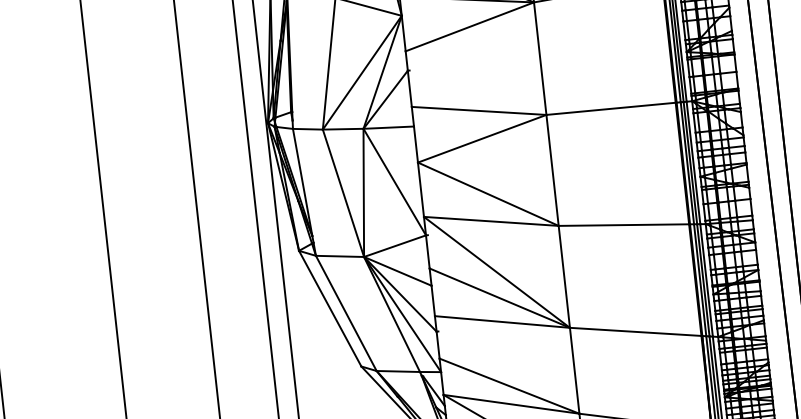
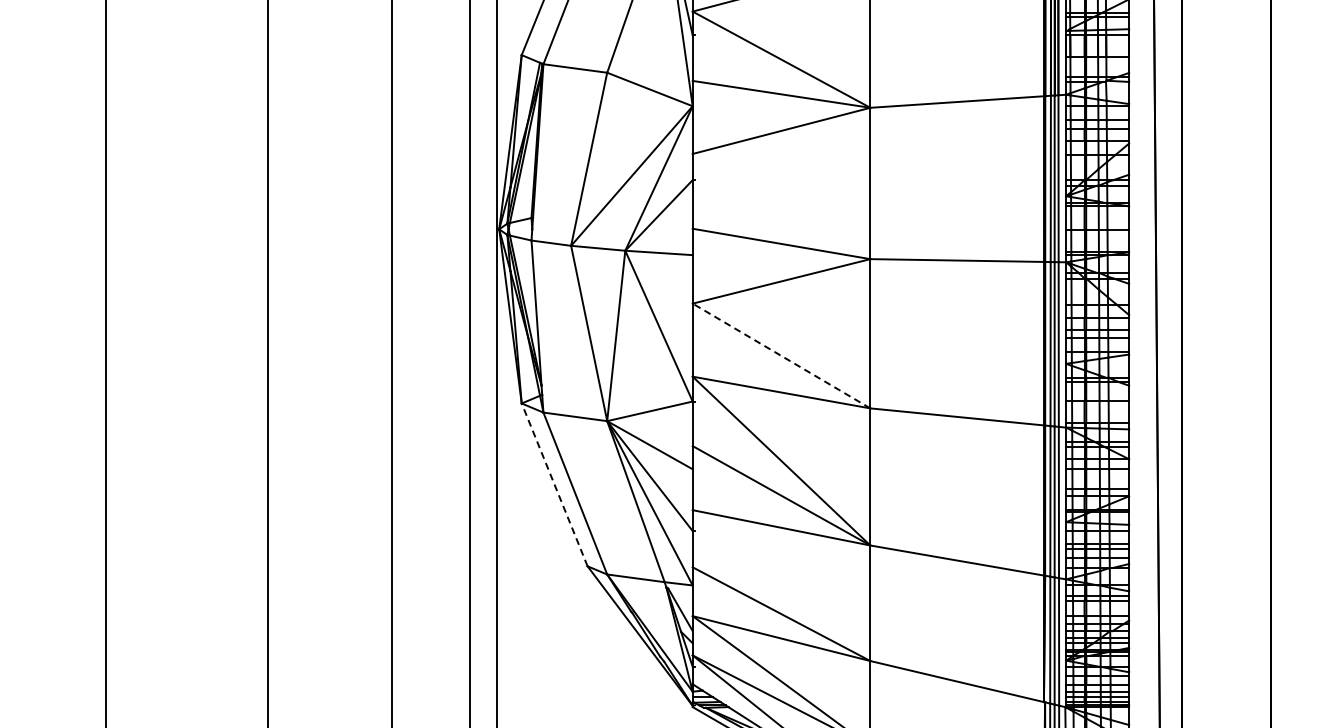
line: (488, 193) -> (781, 355), solid -> dashed
line: (330, 308) -> (554, 484), solid -> dashed

